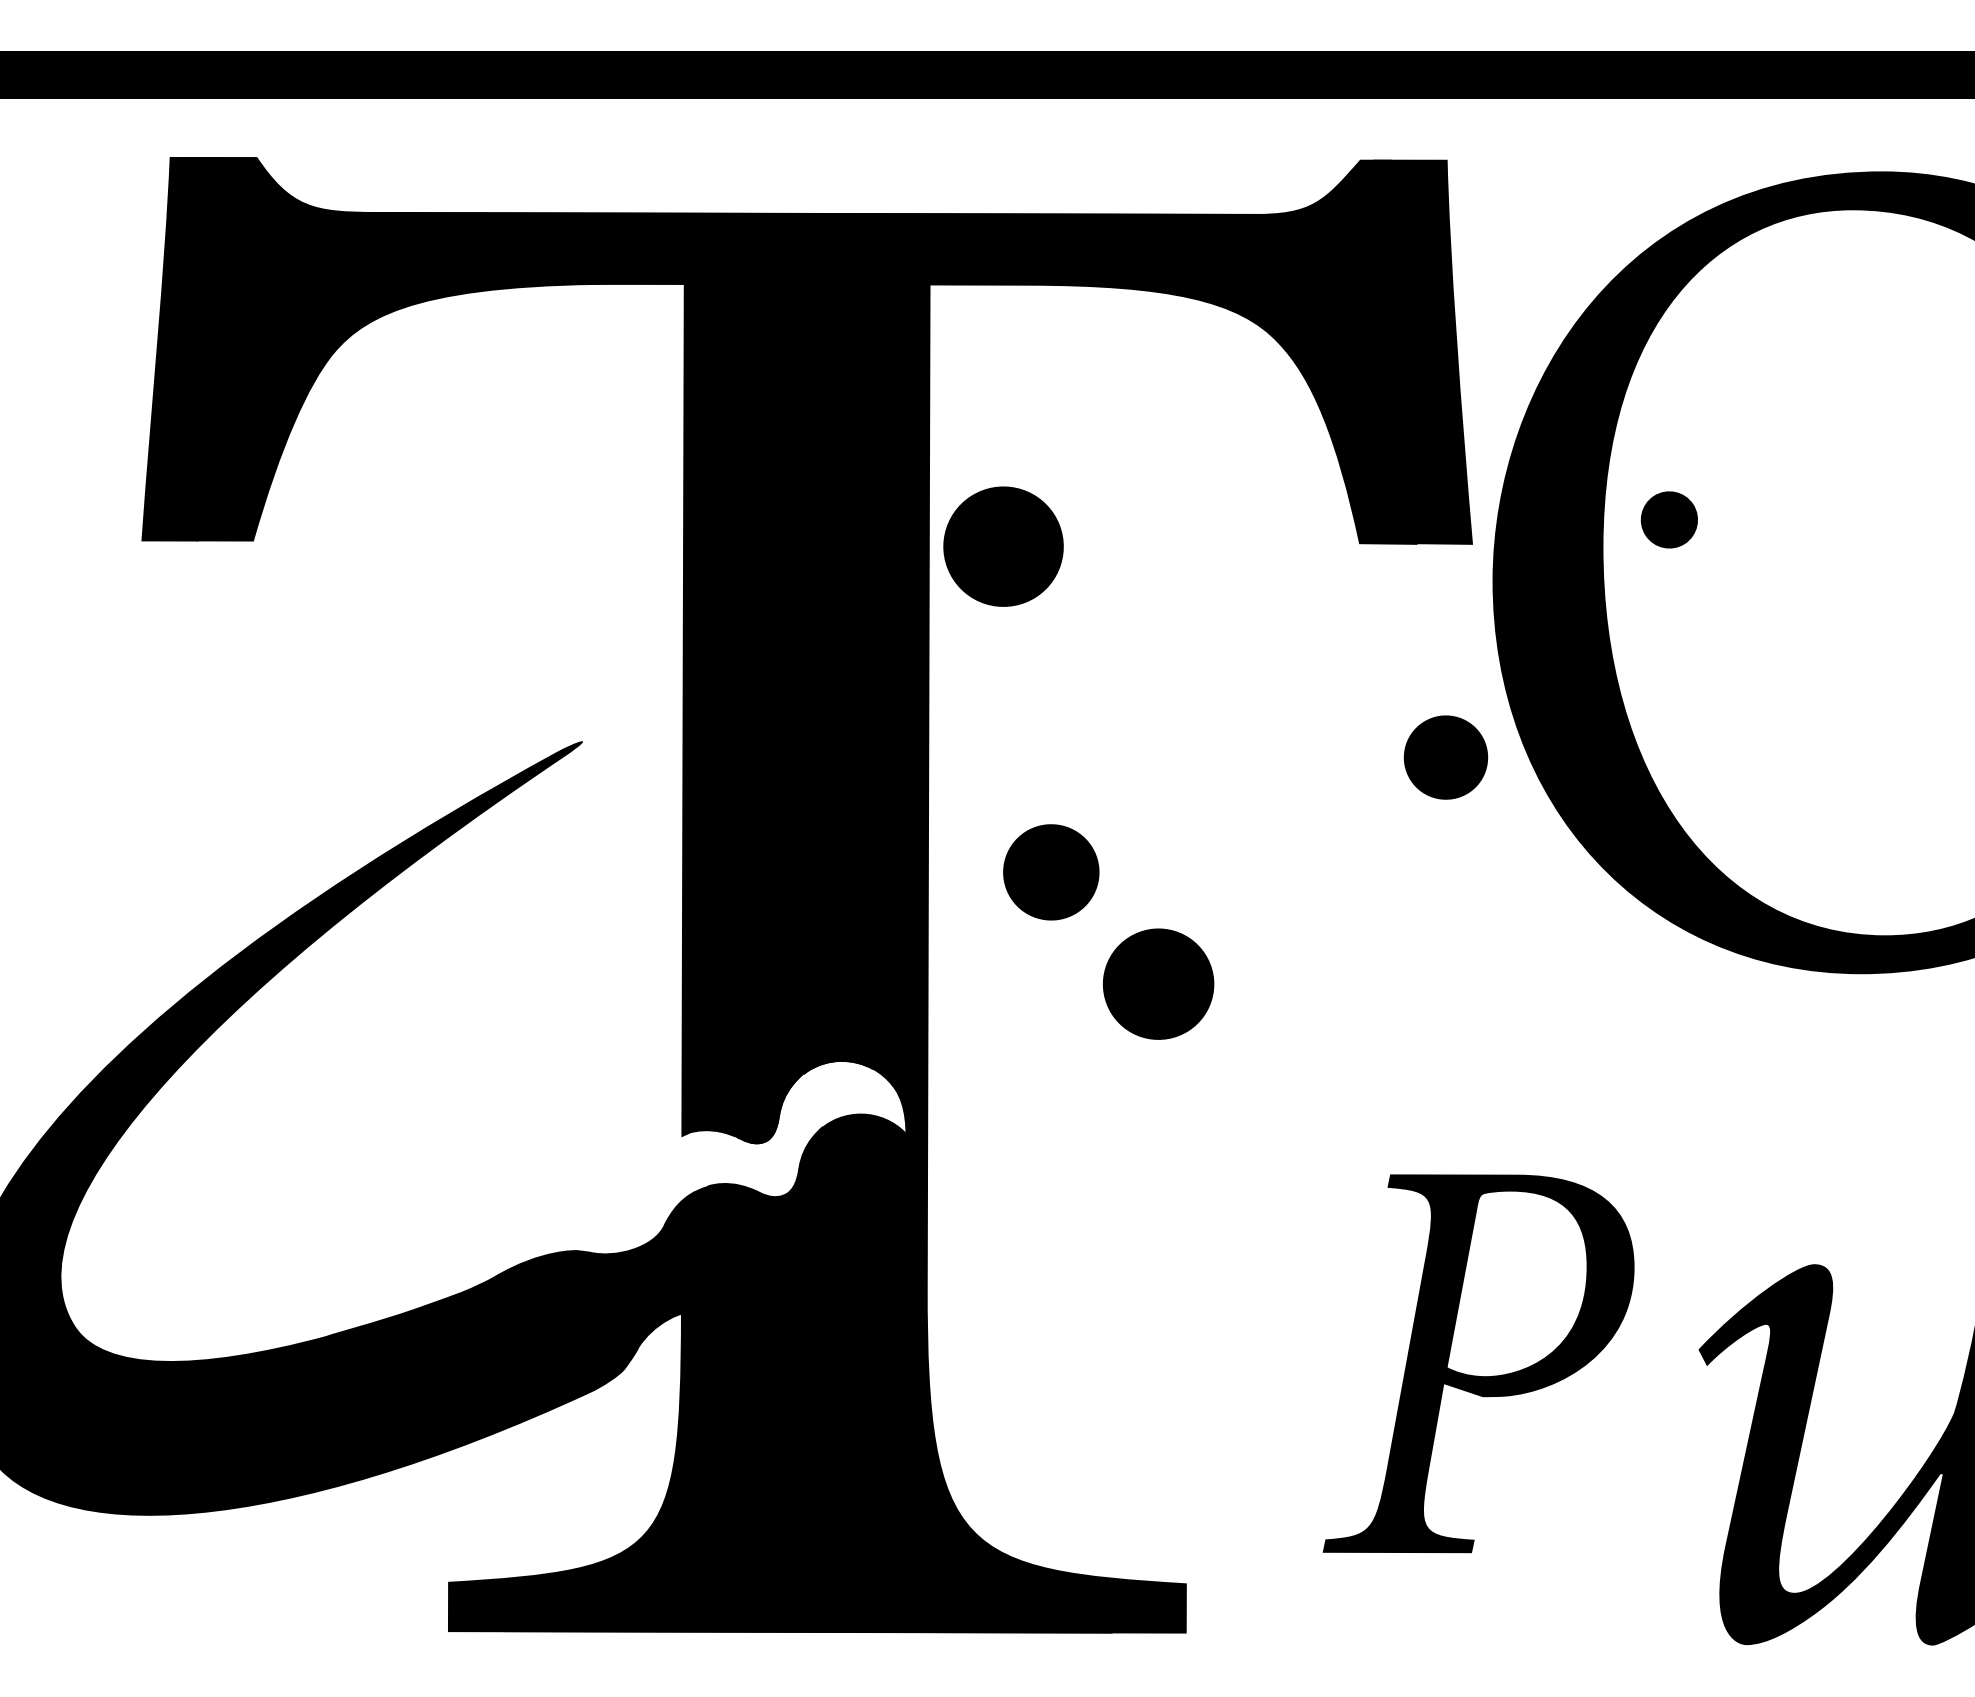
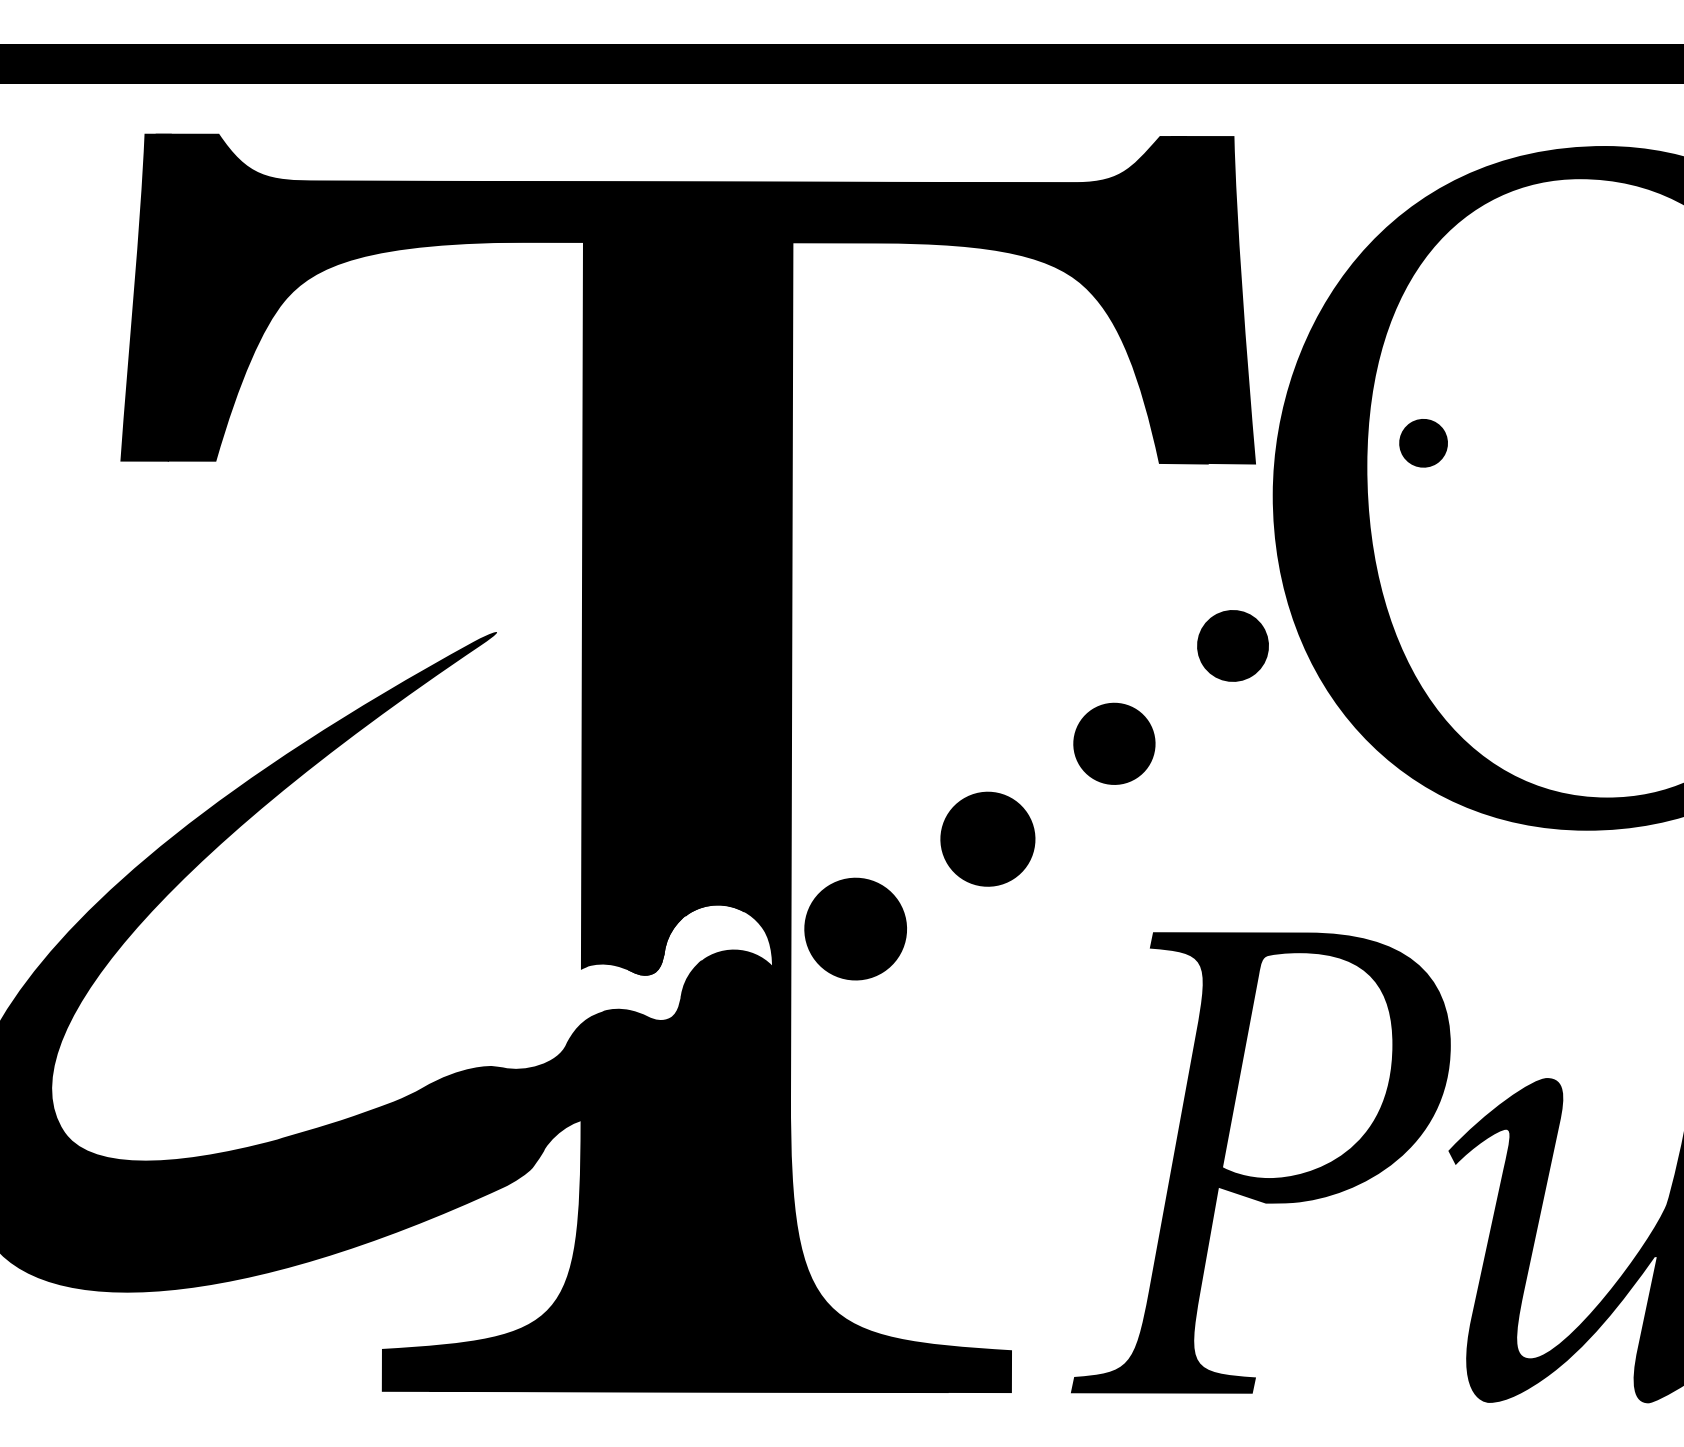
part: (1003, 545) -> (855, 928), moved
part: (1051, 871) -> (1114, 743), moved
part: (1478, 1363) -> (1260, 1162), size x1.43

